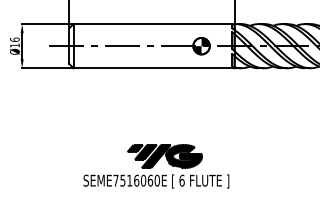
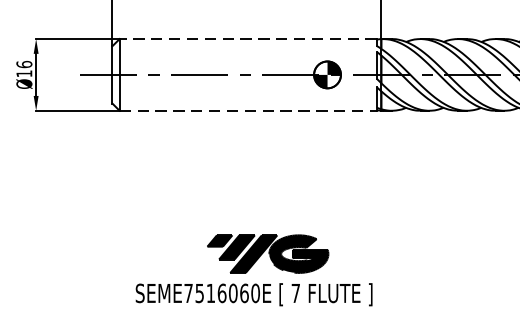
line: (152, 24) -> (247, 39), solid -> dashed
line: (153, 68) -> (249, 111), solid -> dashed
text: (181, 180) -> (294, 293), 6 -> 7

